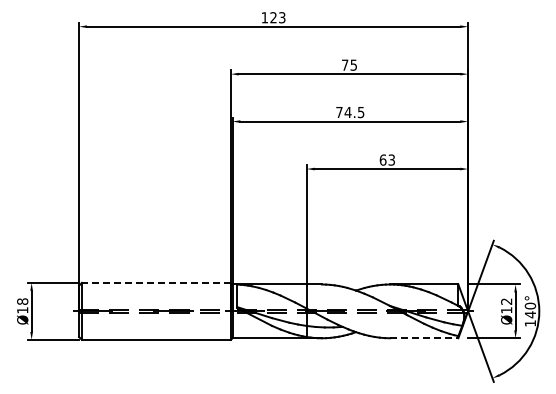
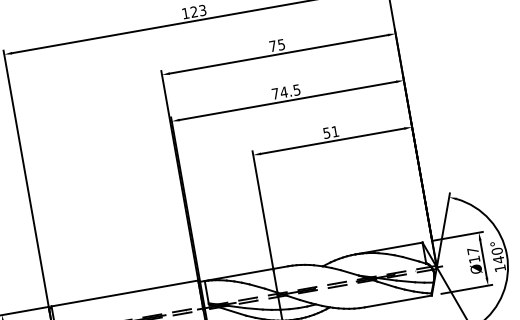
text: (386, 159) -> (330, 131), 63 -> 51
line: (155, 282) -> (123, 293), dashed -> solid
text: (506, 301) -> (472, 250), Ø12 -> Ø17
line: (424, 338) -> (398, 301), dashed -> solid

